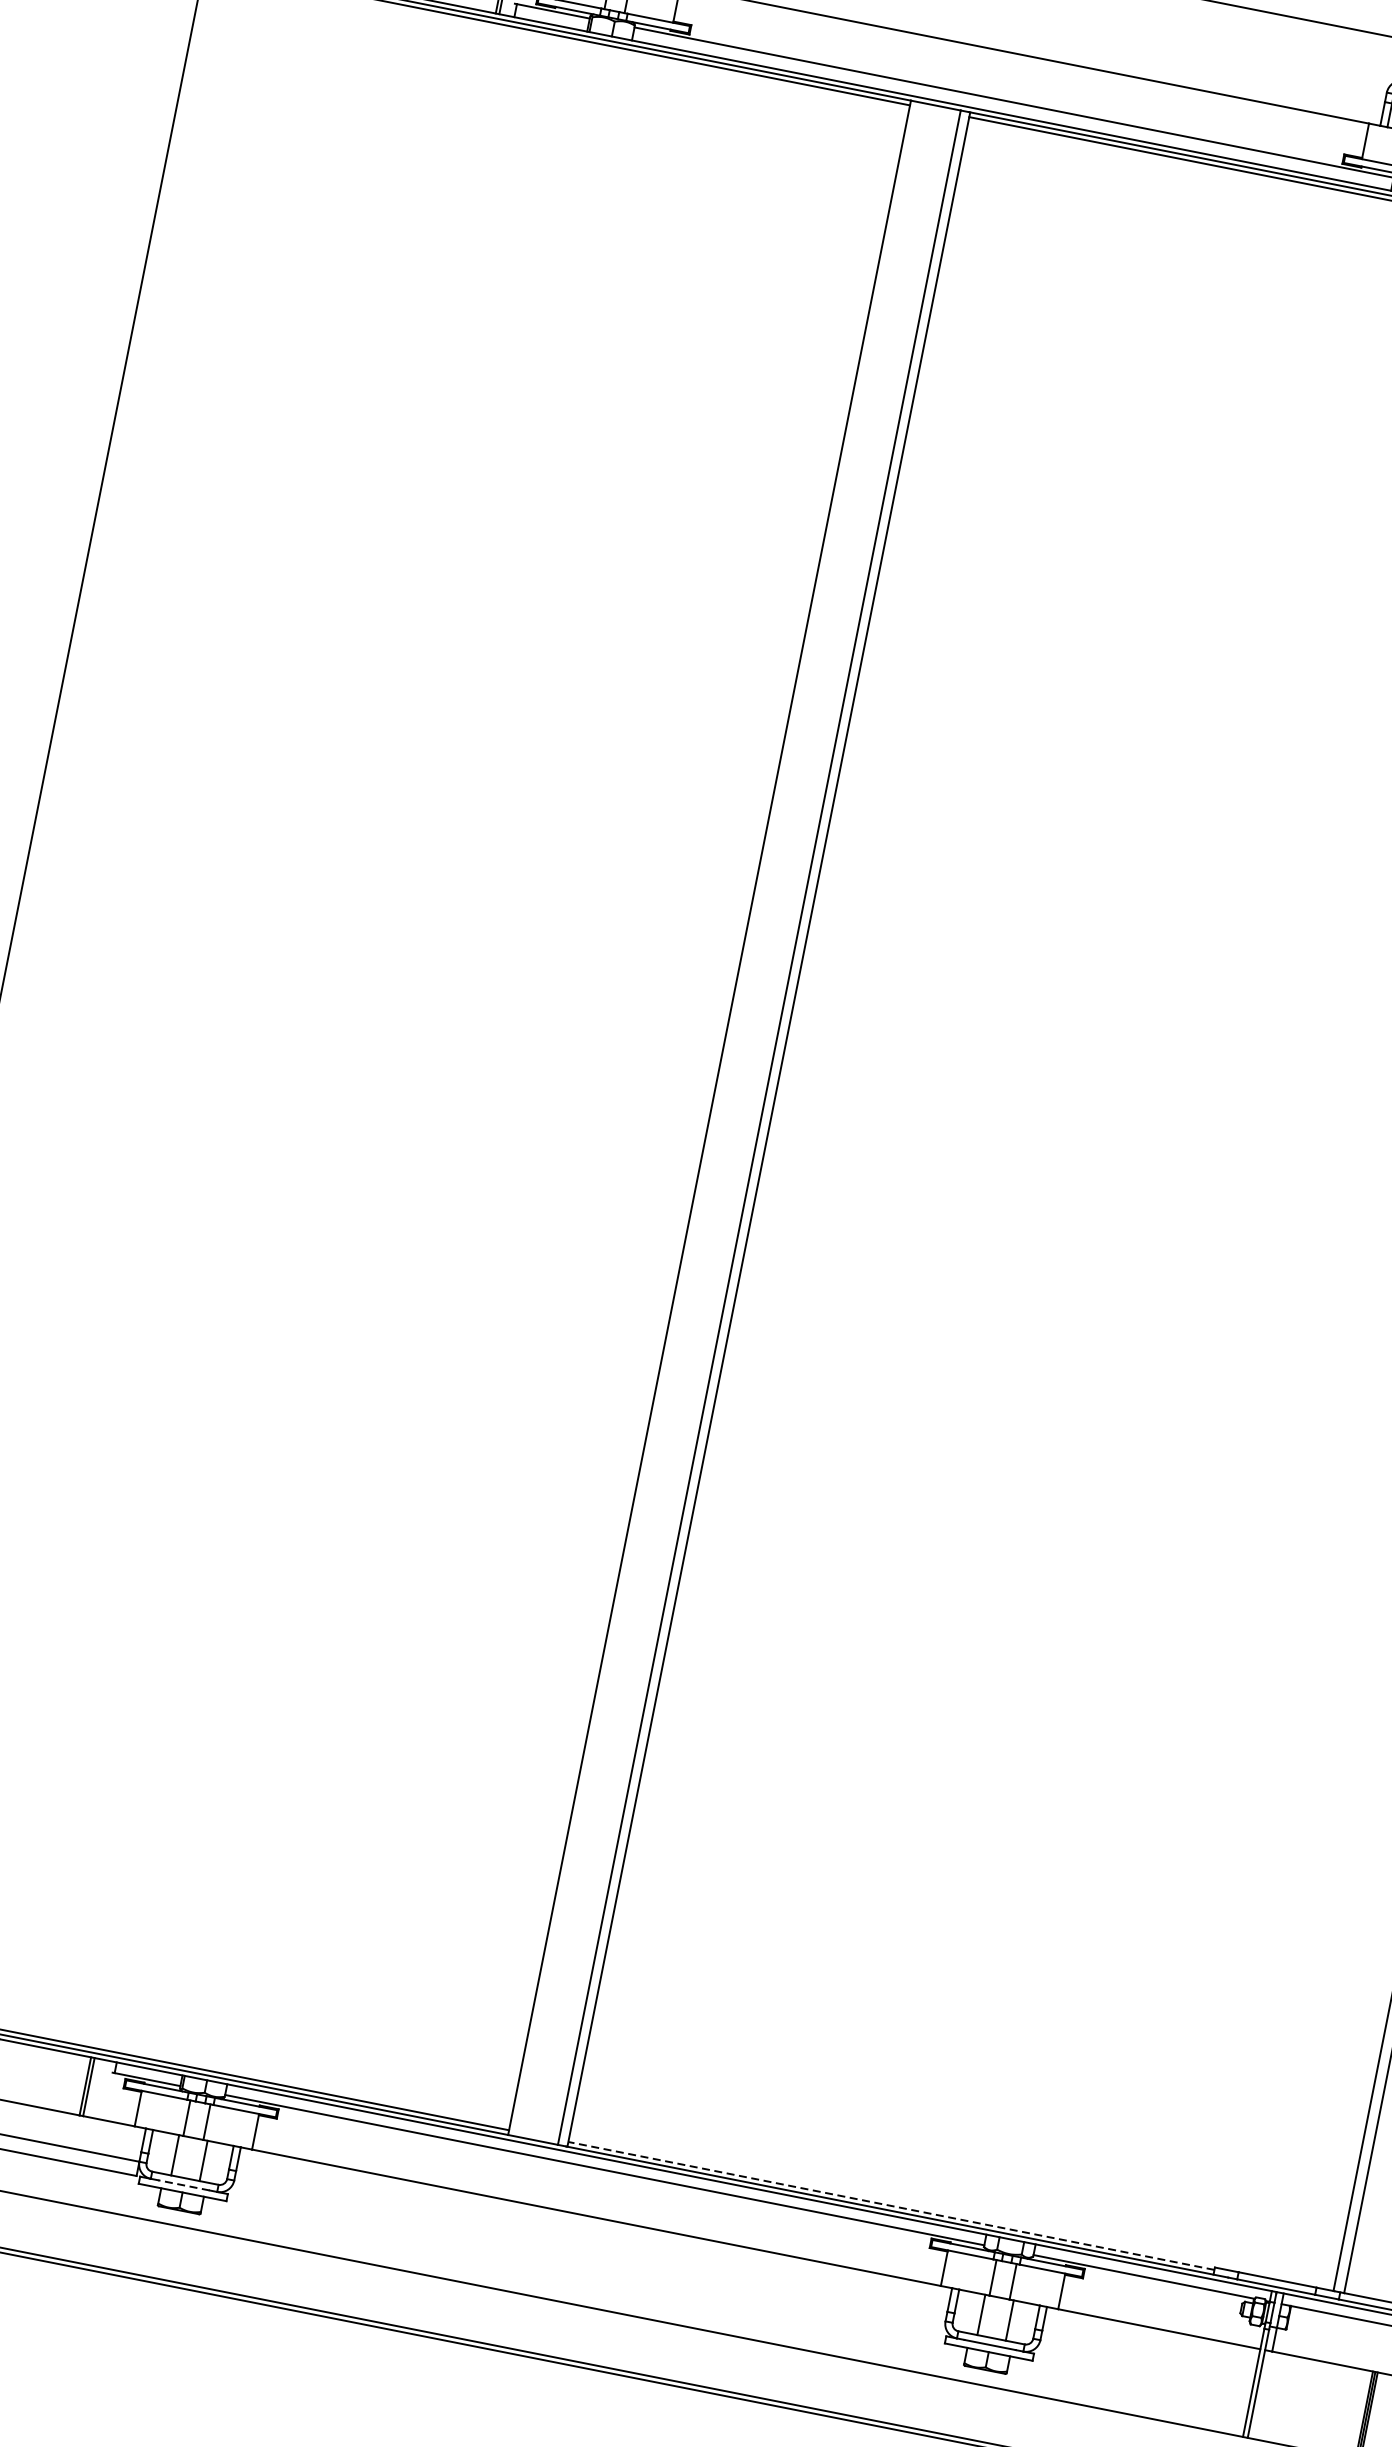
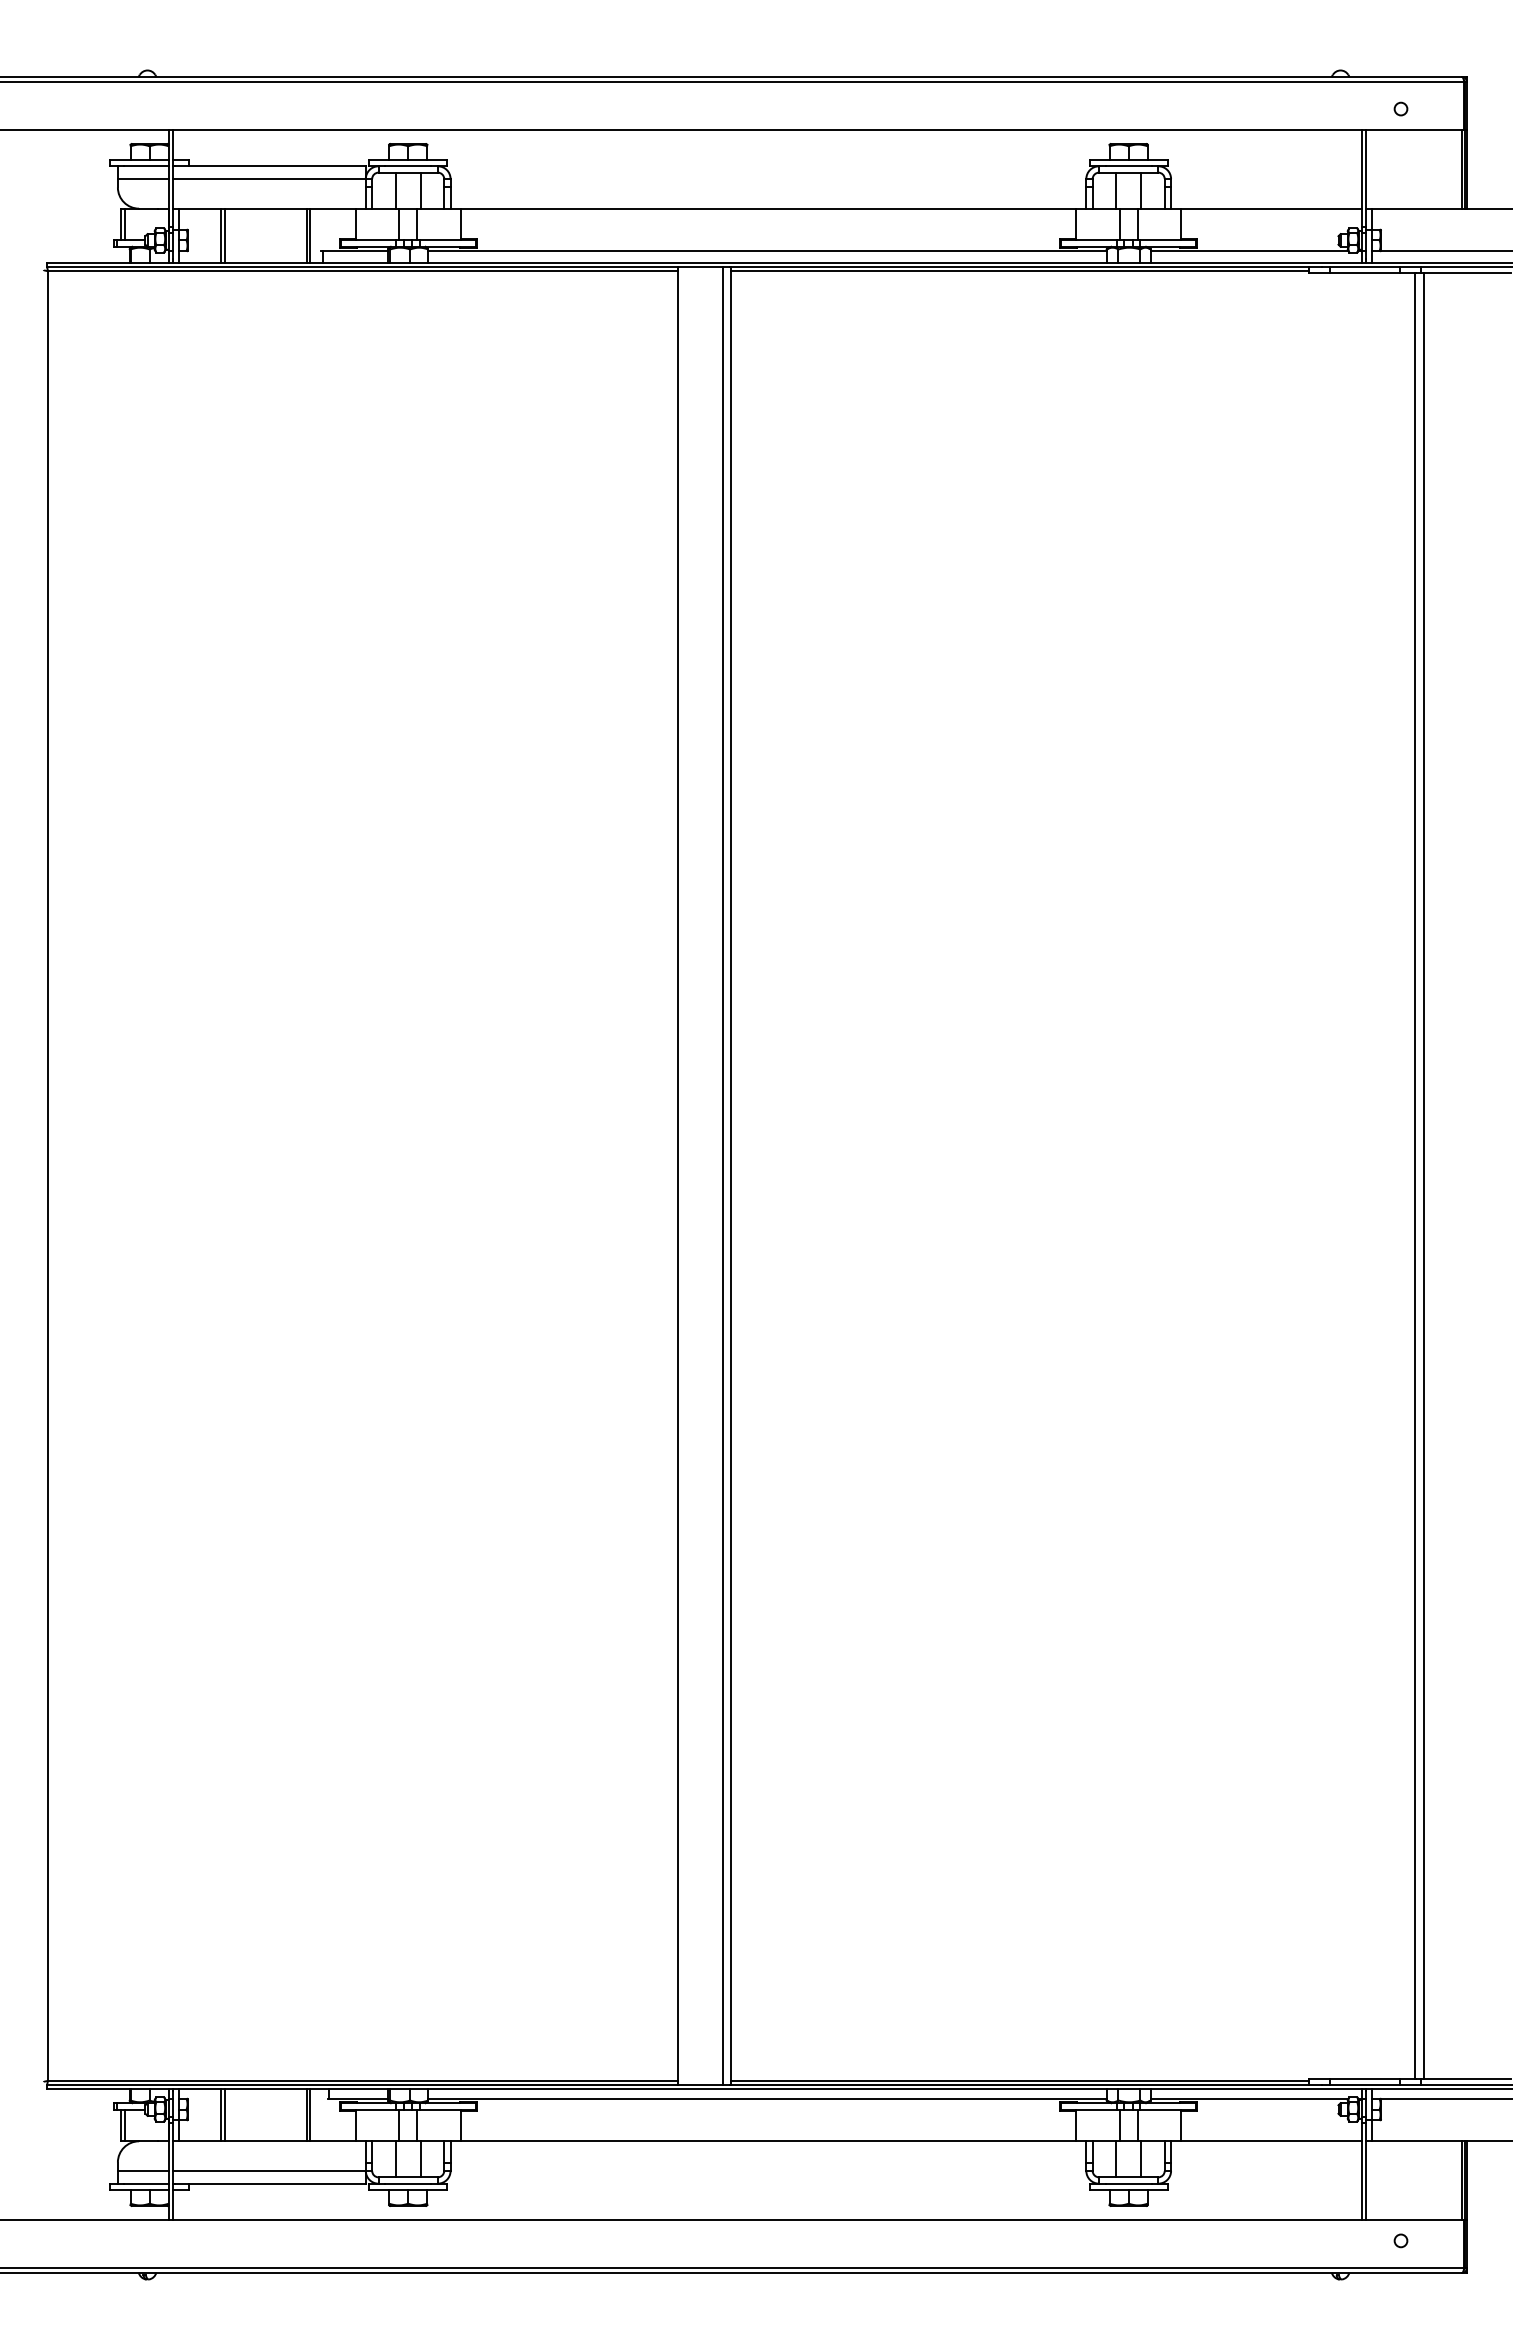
line: (184, 2185) -> (408, 2183), dashed -> solid
line: (891, 2205) -> (1020, 2080), dashed -> solid

